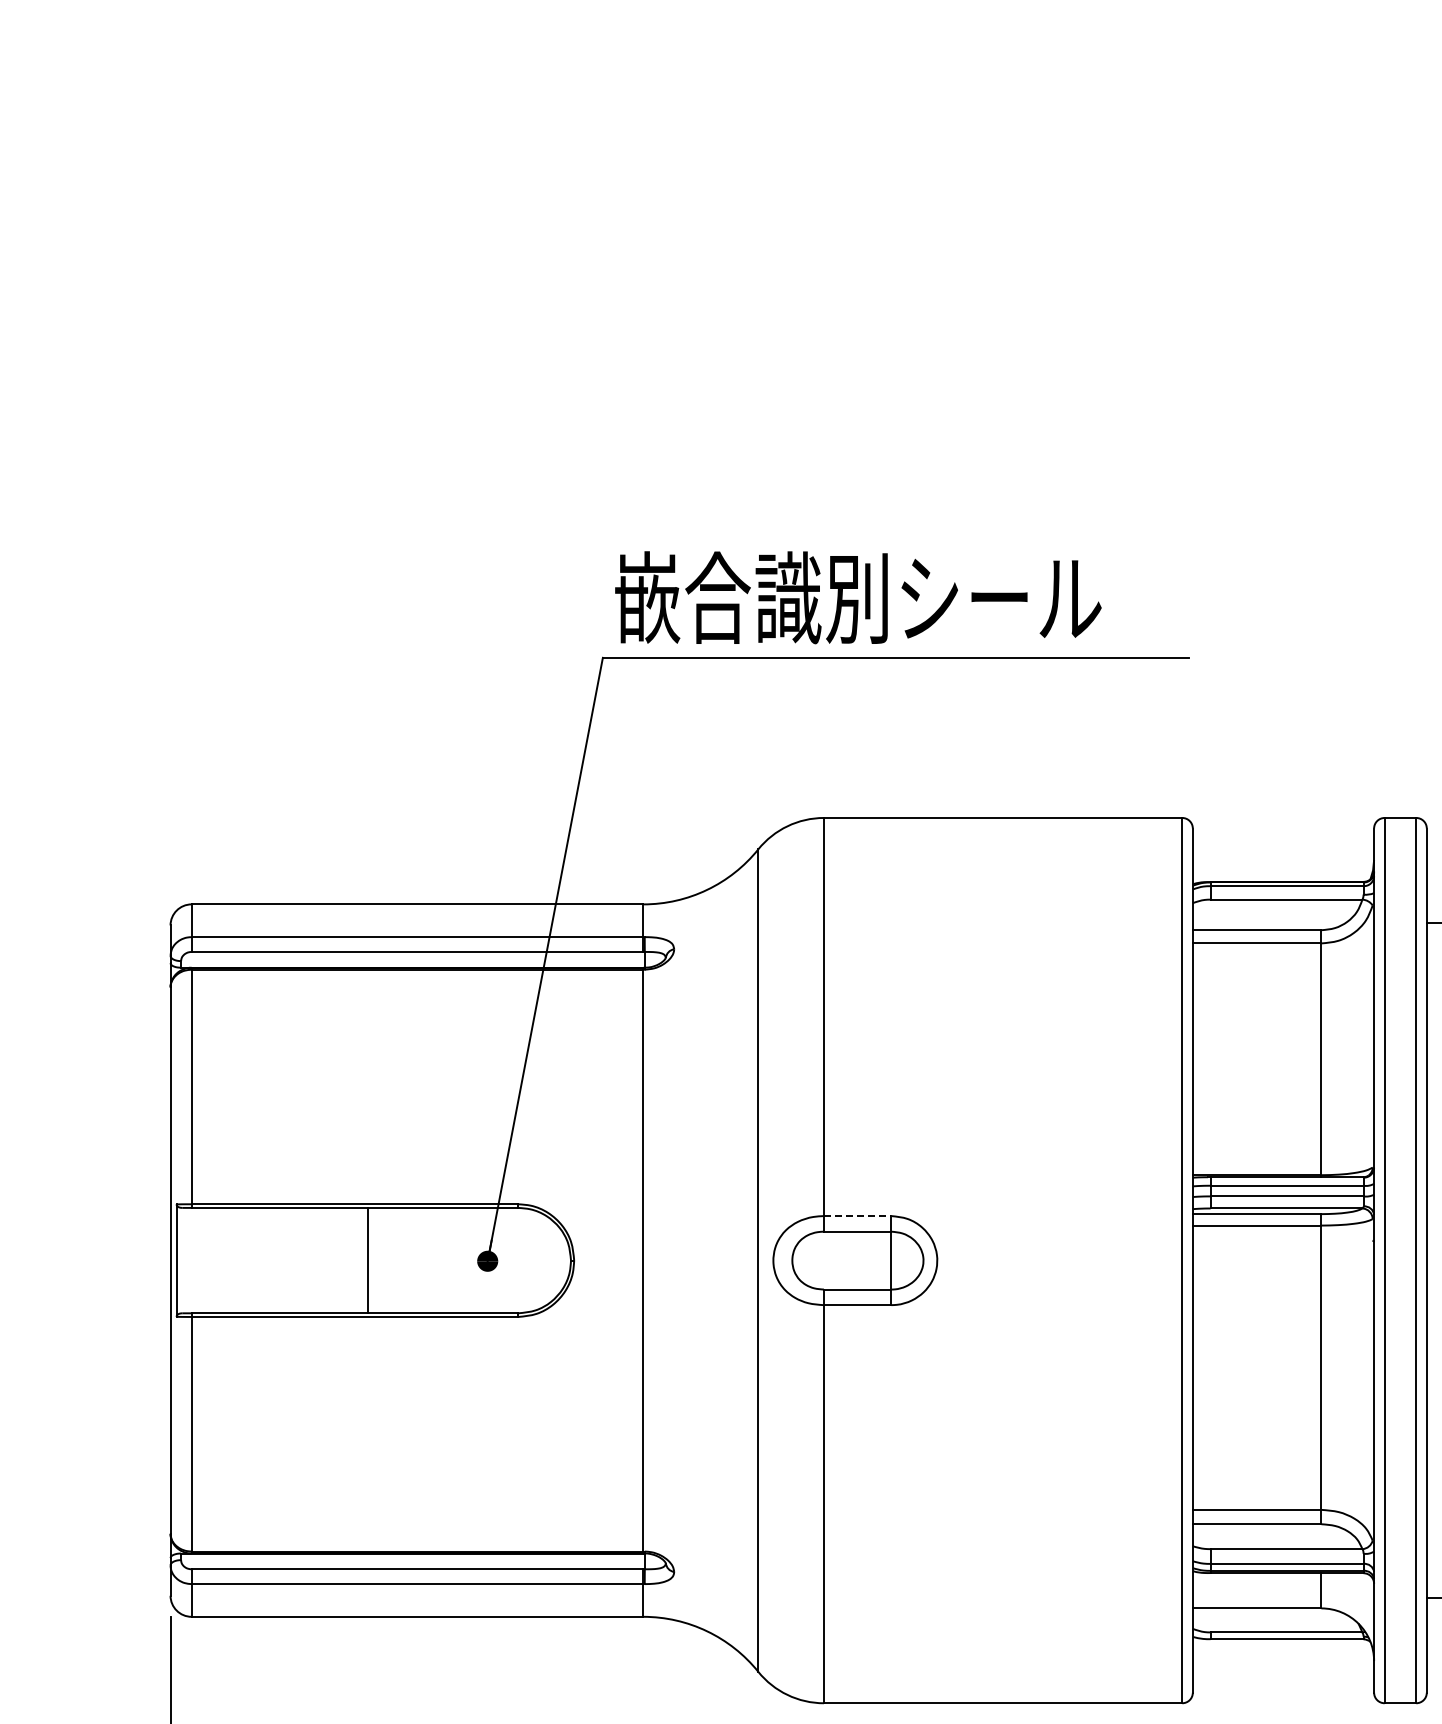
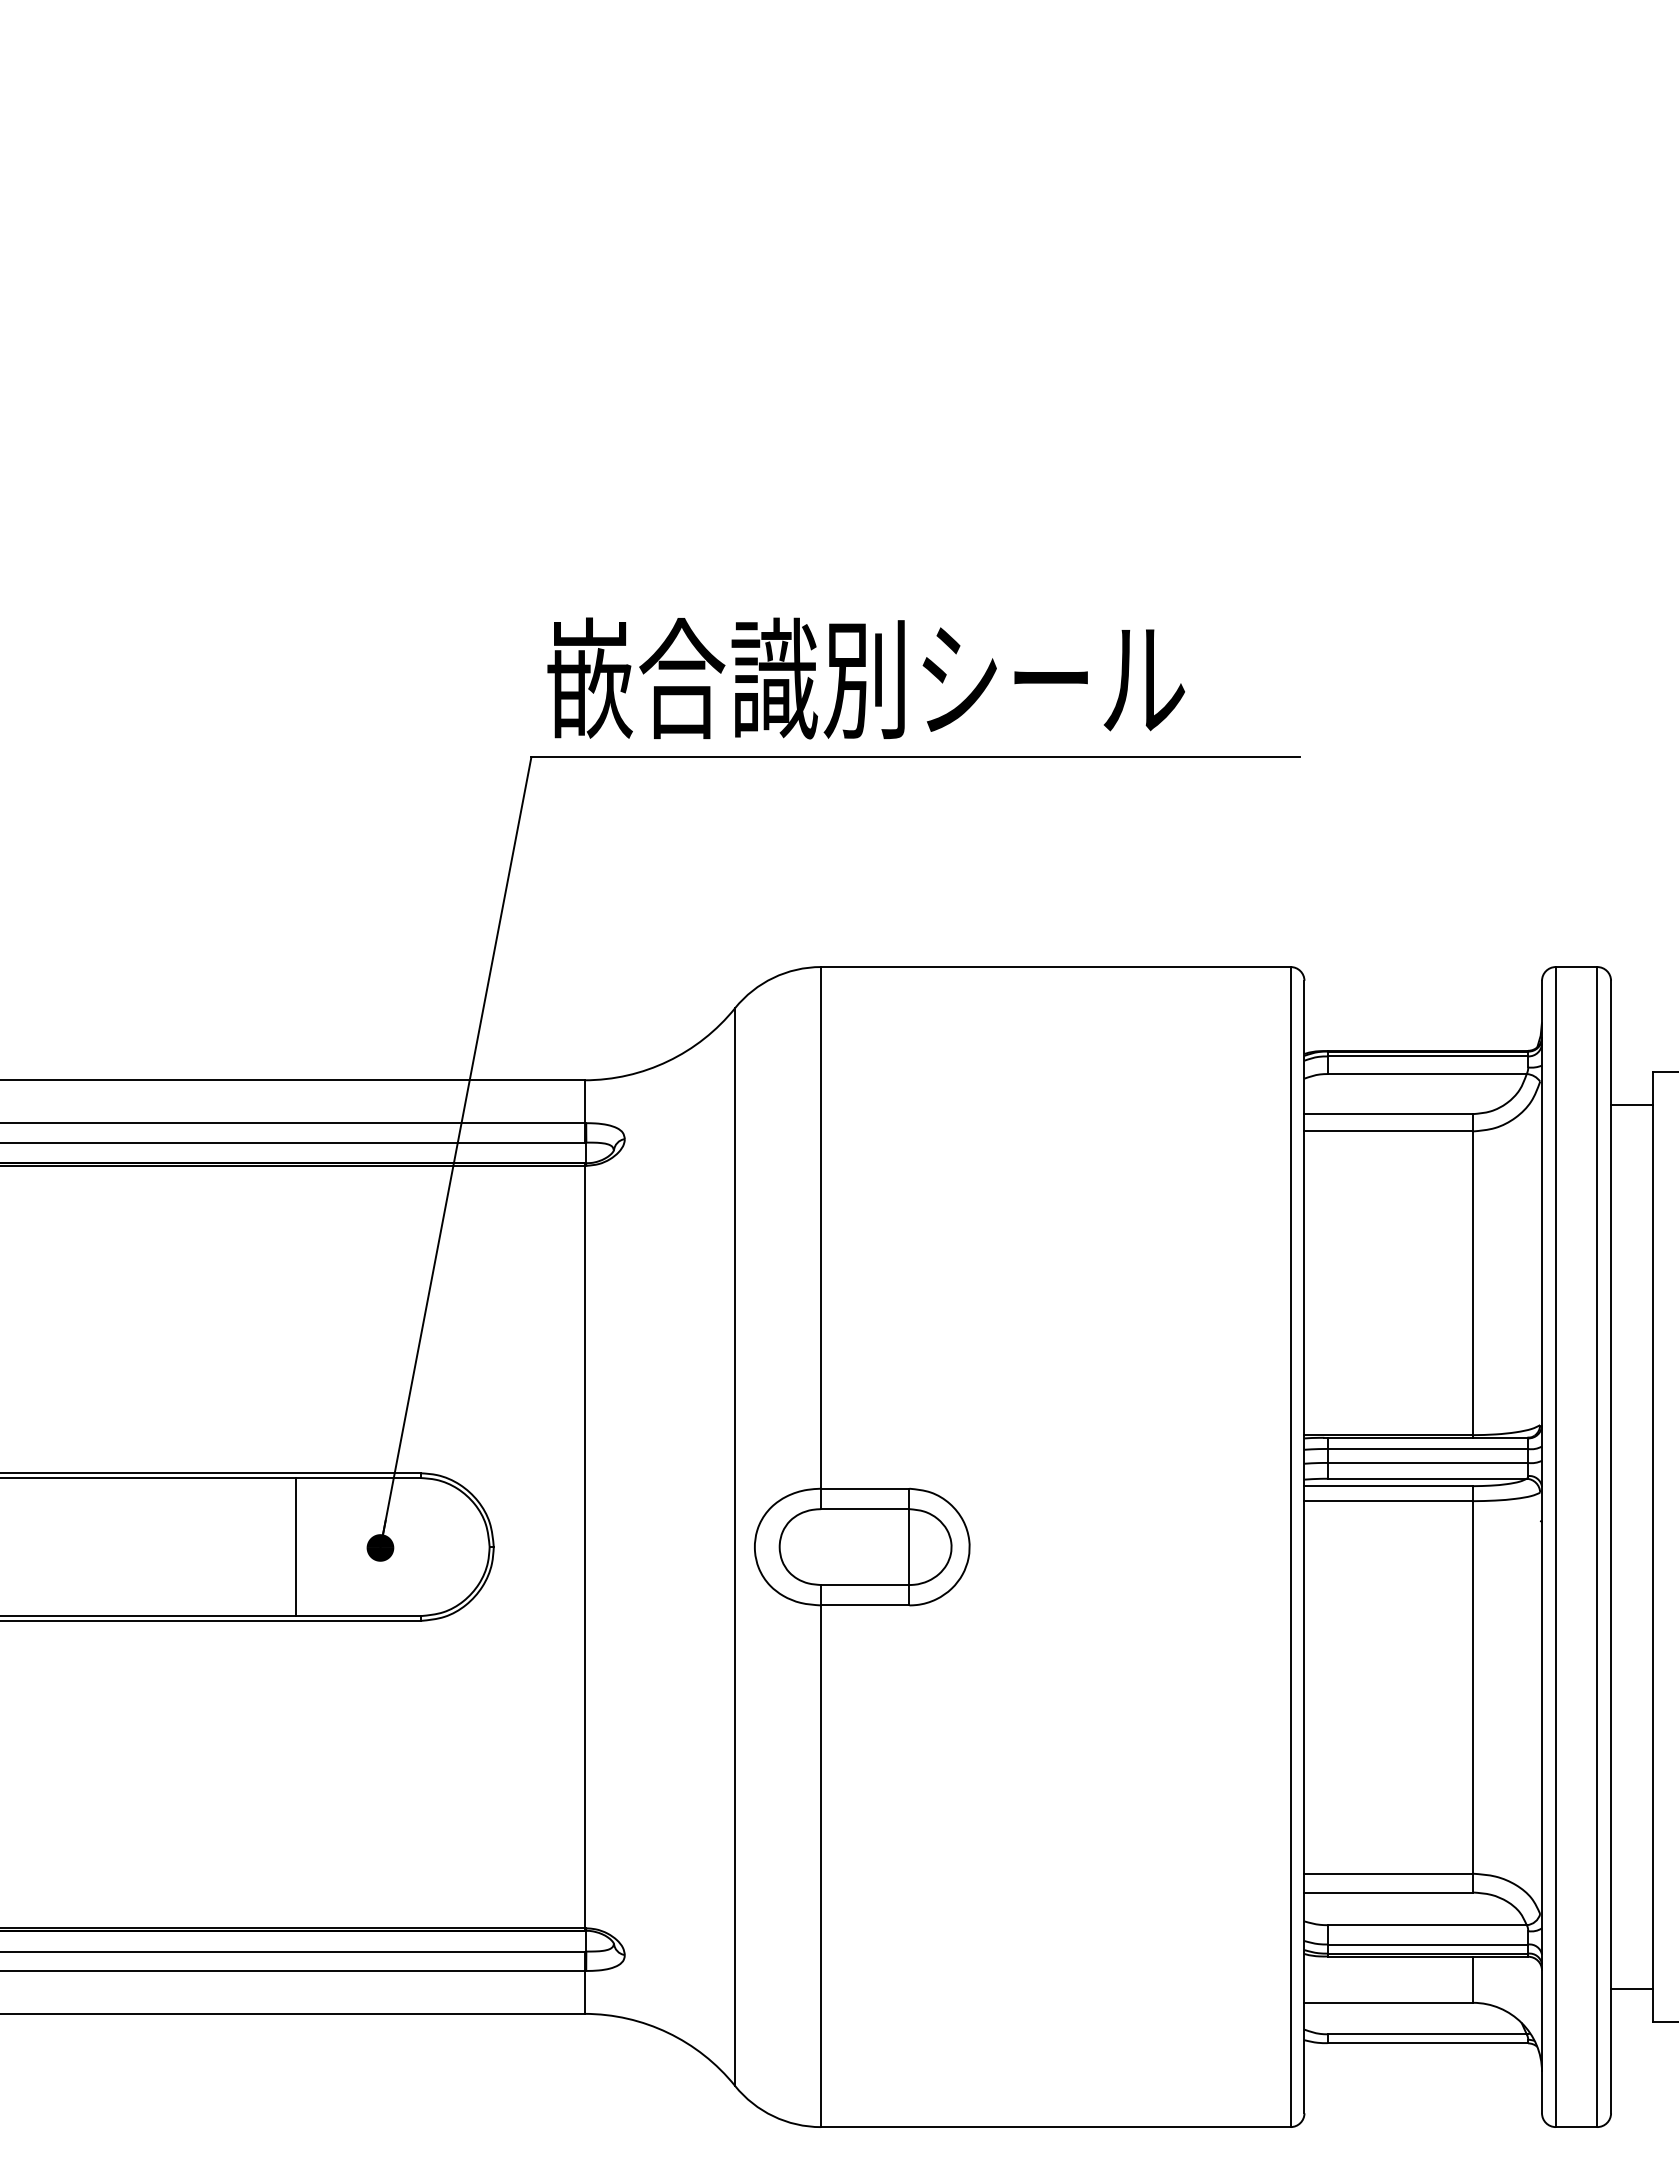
line: (857, 1216) -> (865, 1489), dashed -> solid
line: (368, 1260) -> (296, 1546), moved

